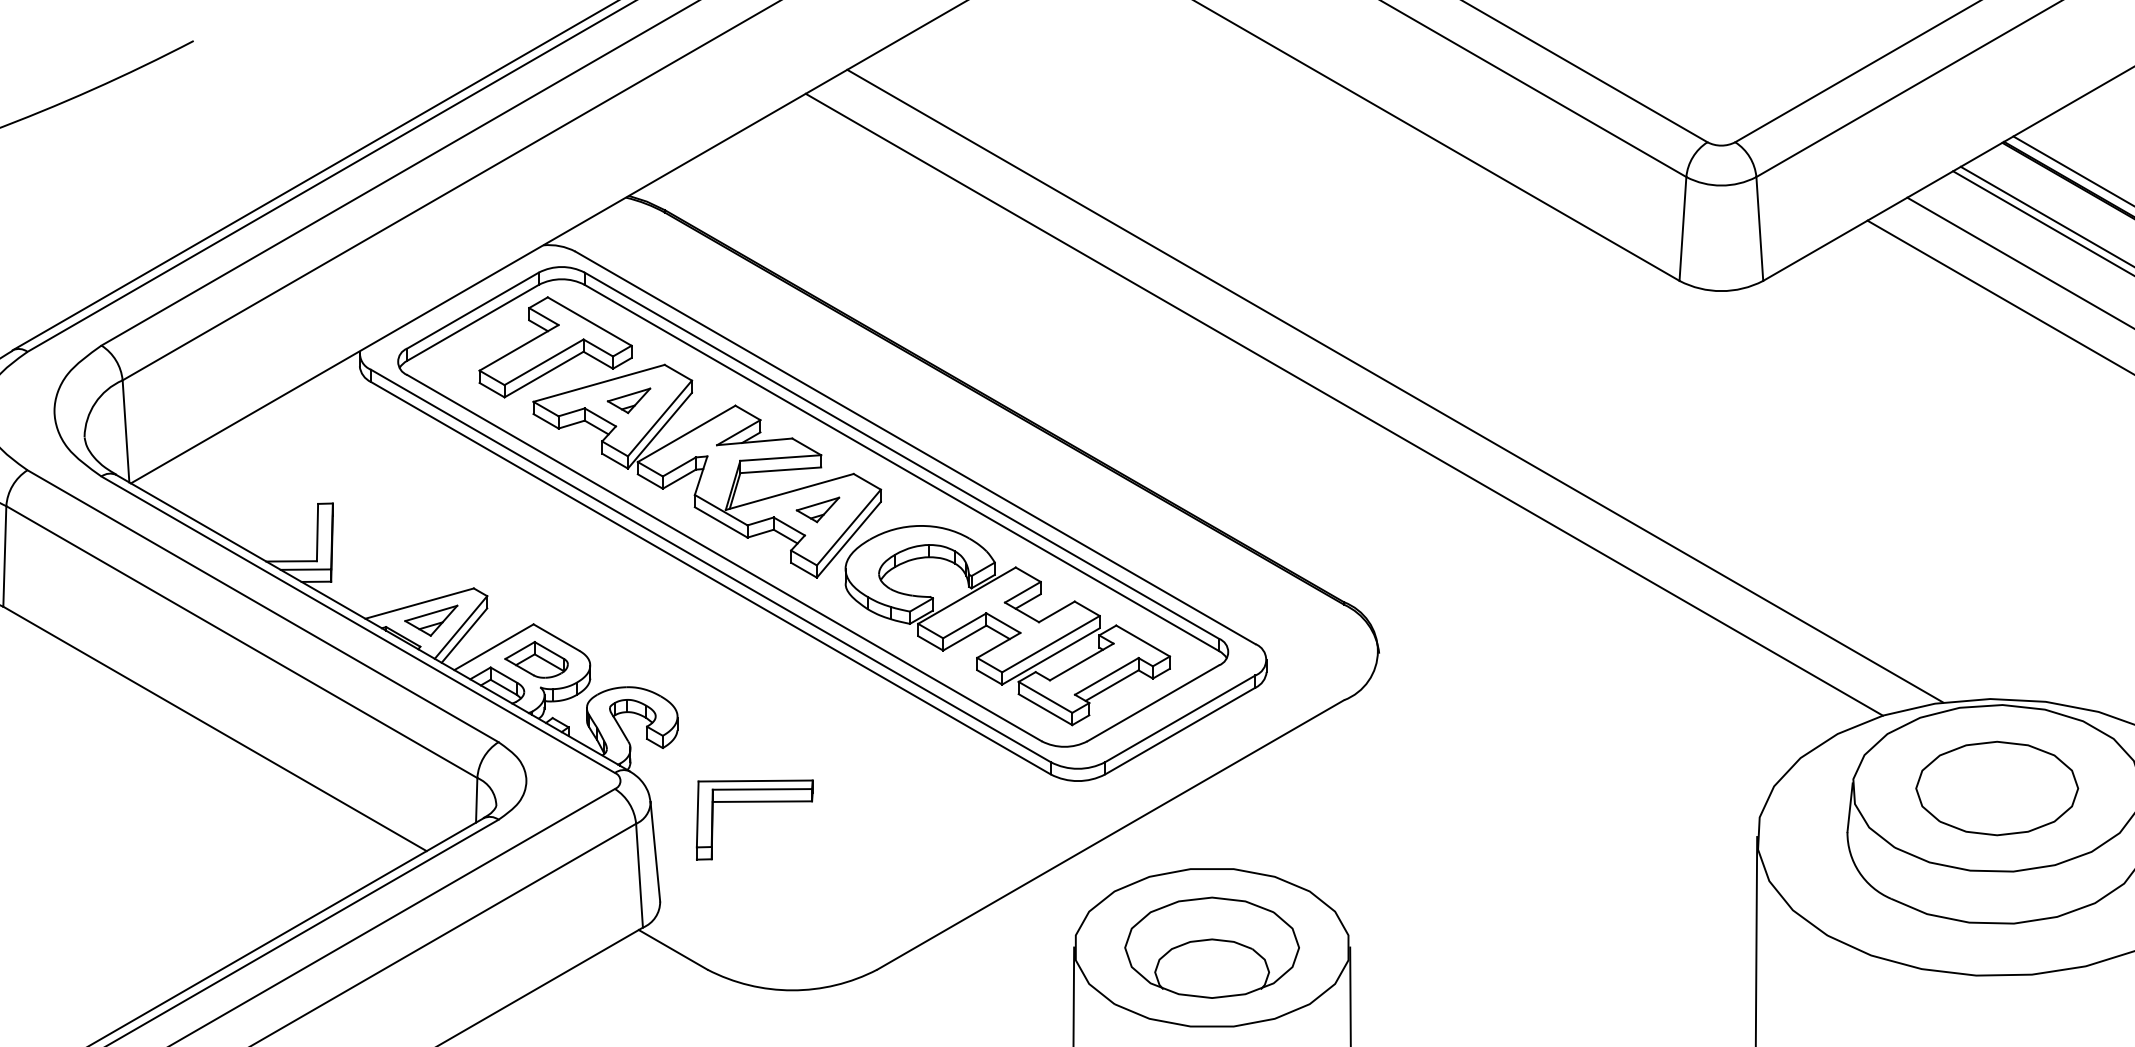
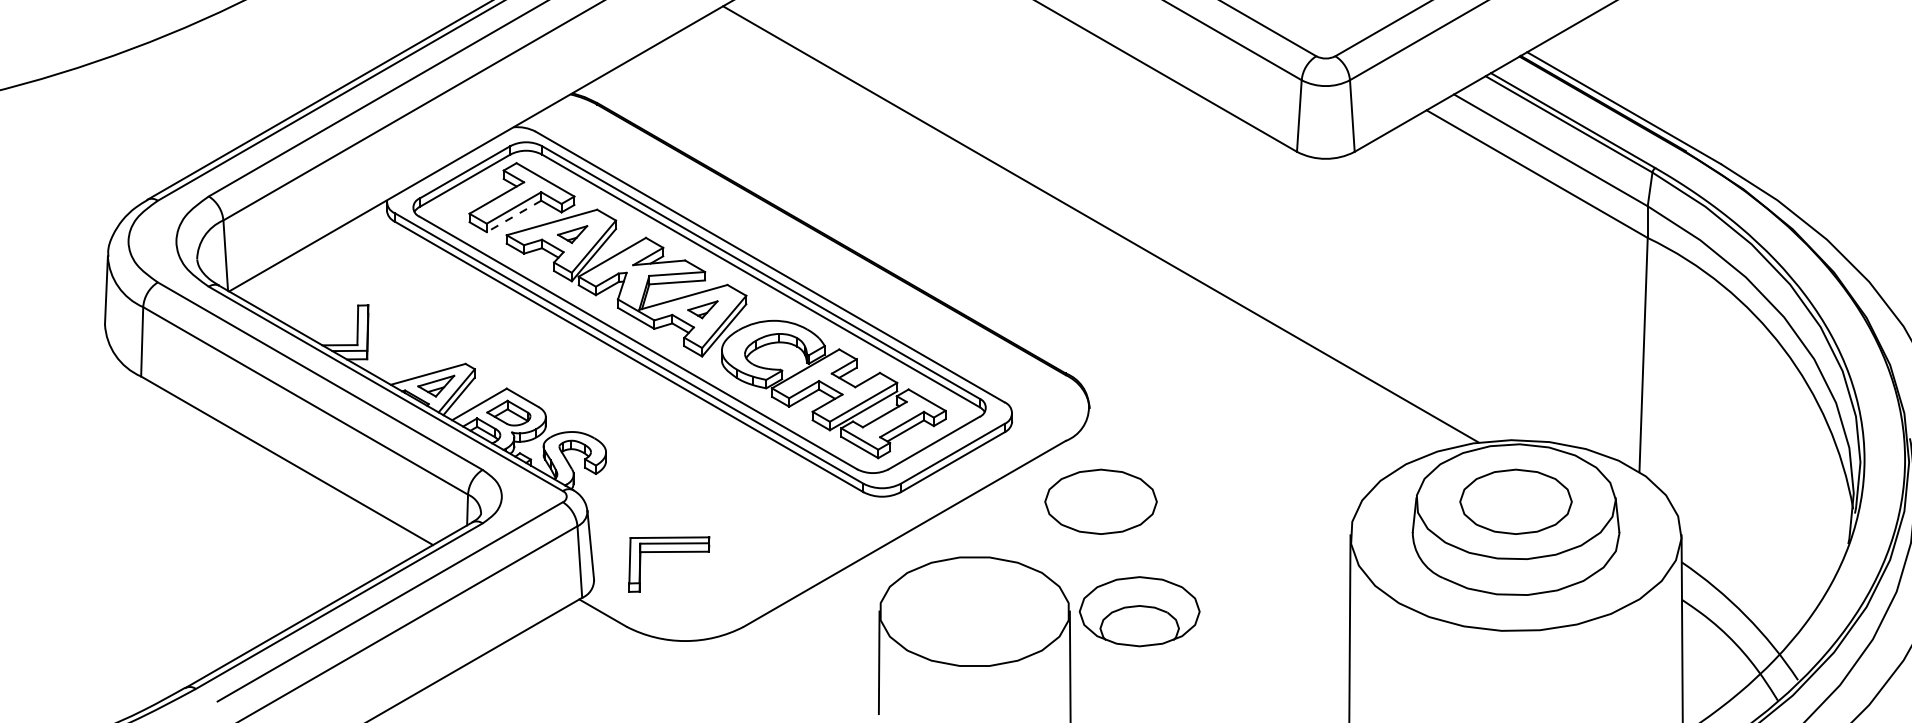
line: (543, 374) -> (513, 216), solid -> dashed
line: (1343, 403) -> (1065, 236), removed
part: (1394, 787) -> (1100, 501), added
part: (755, 802) -> (669, 552), moved
part: (1211, 947) -> (1139, 611), moved

